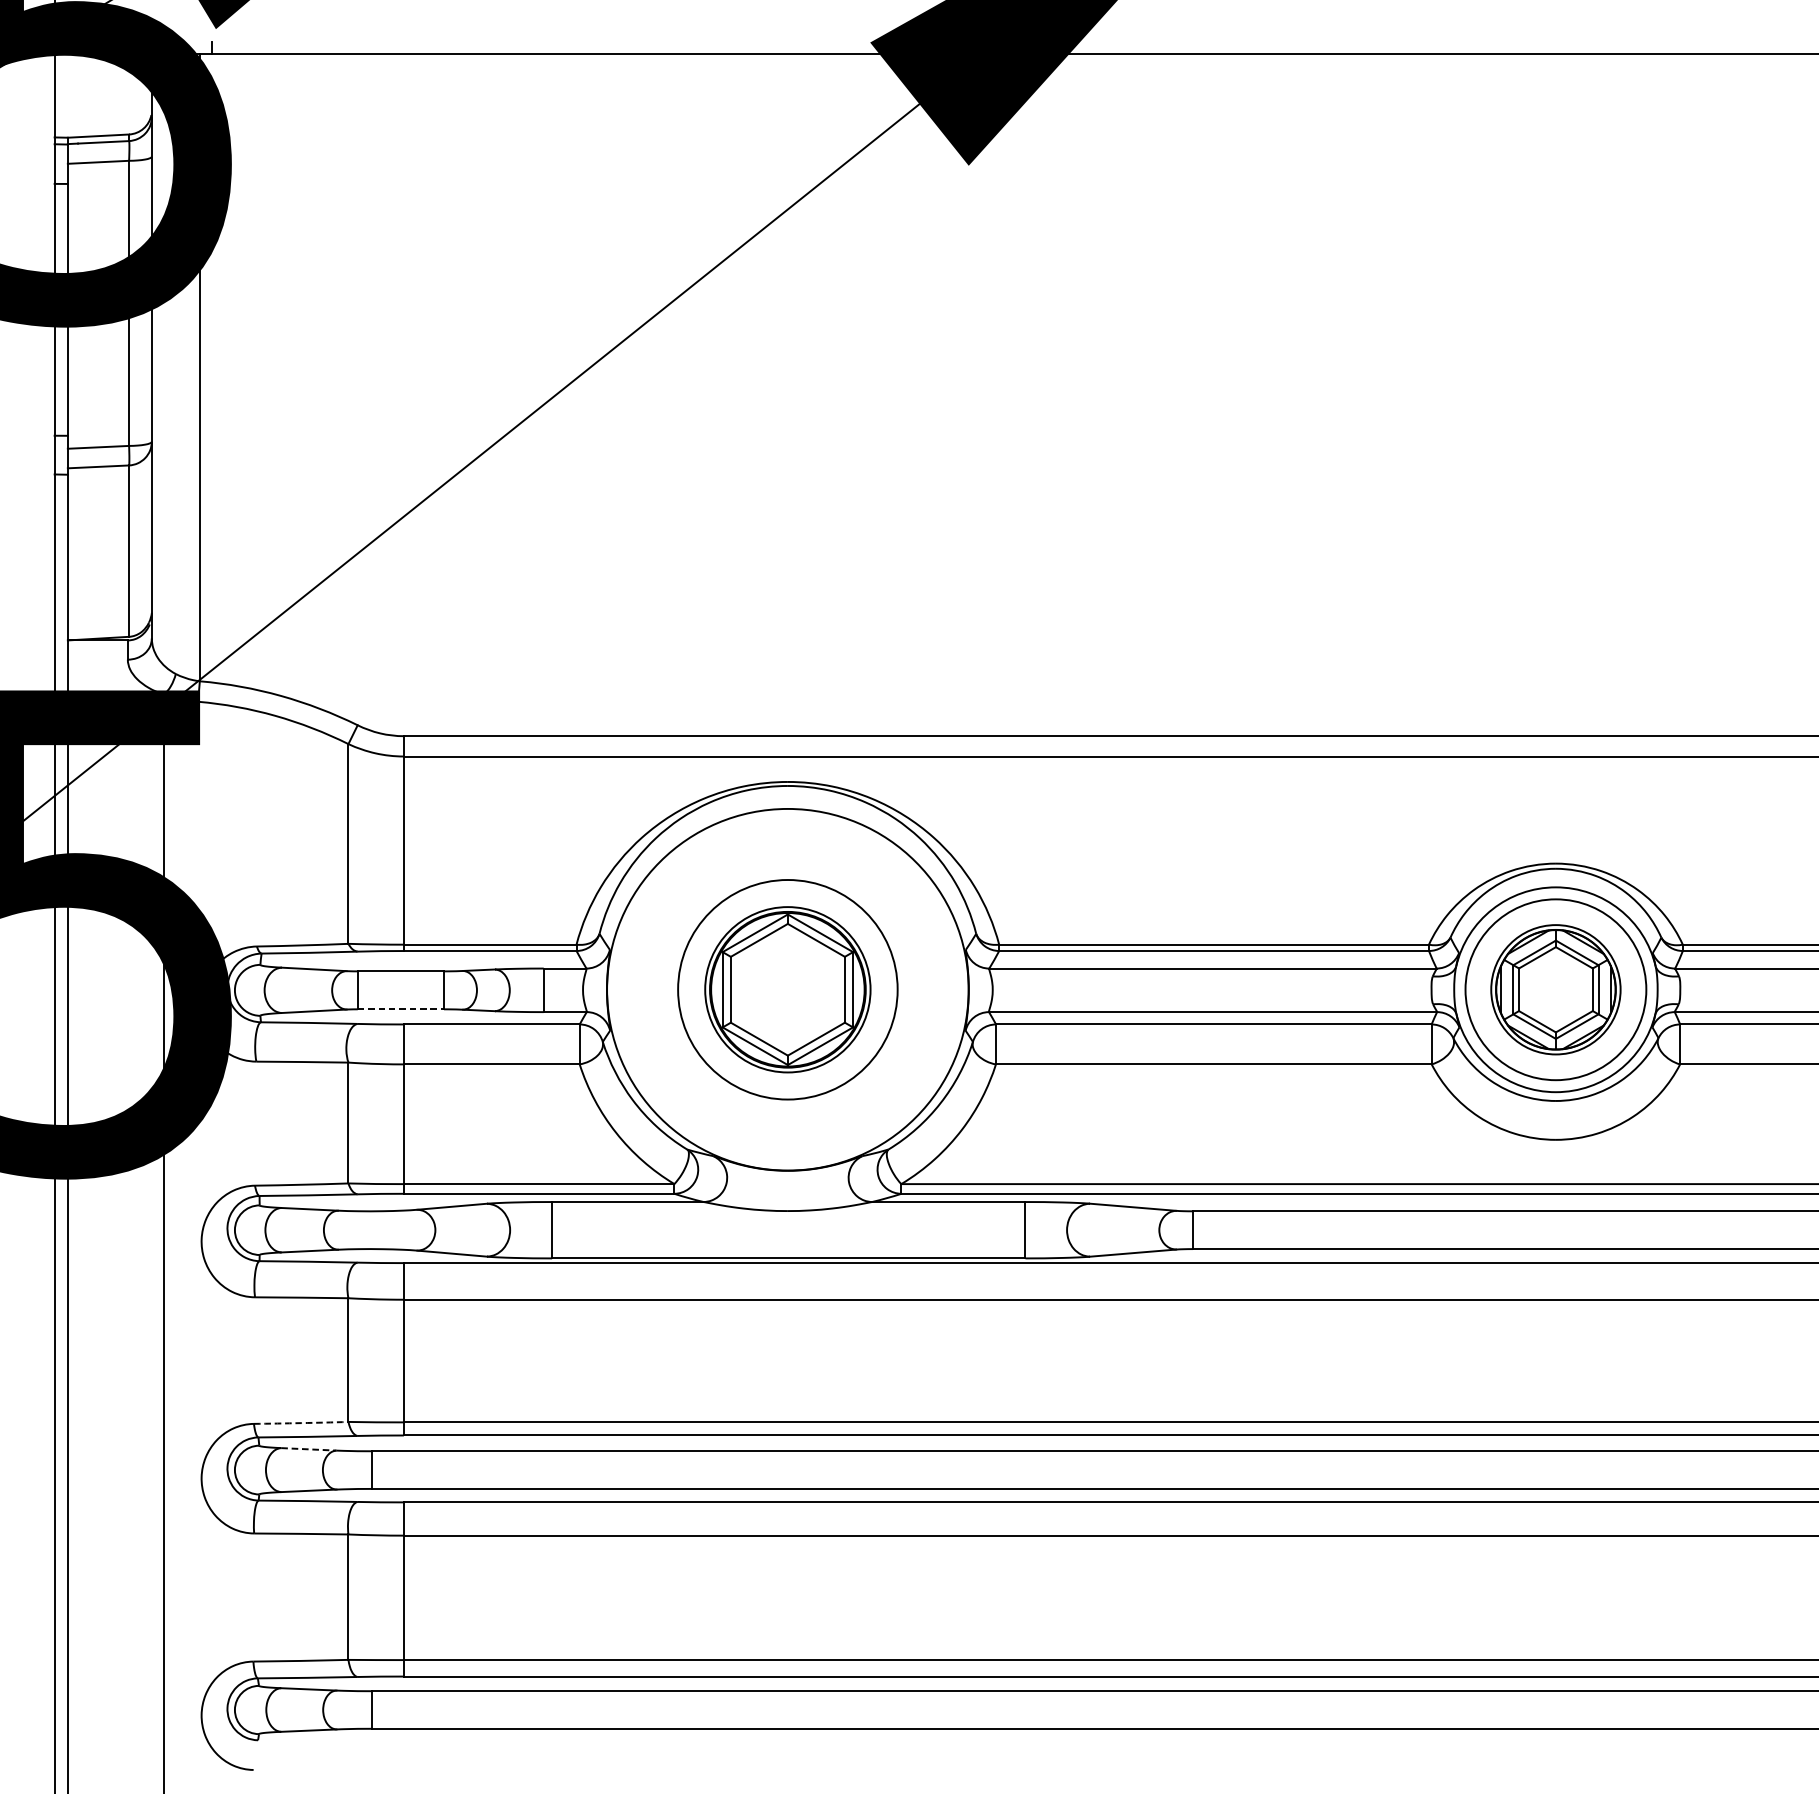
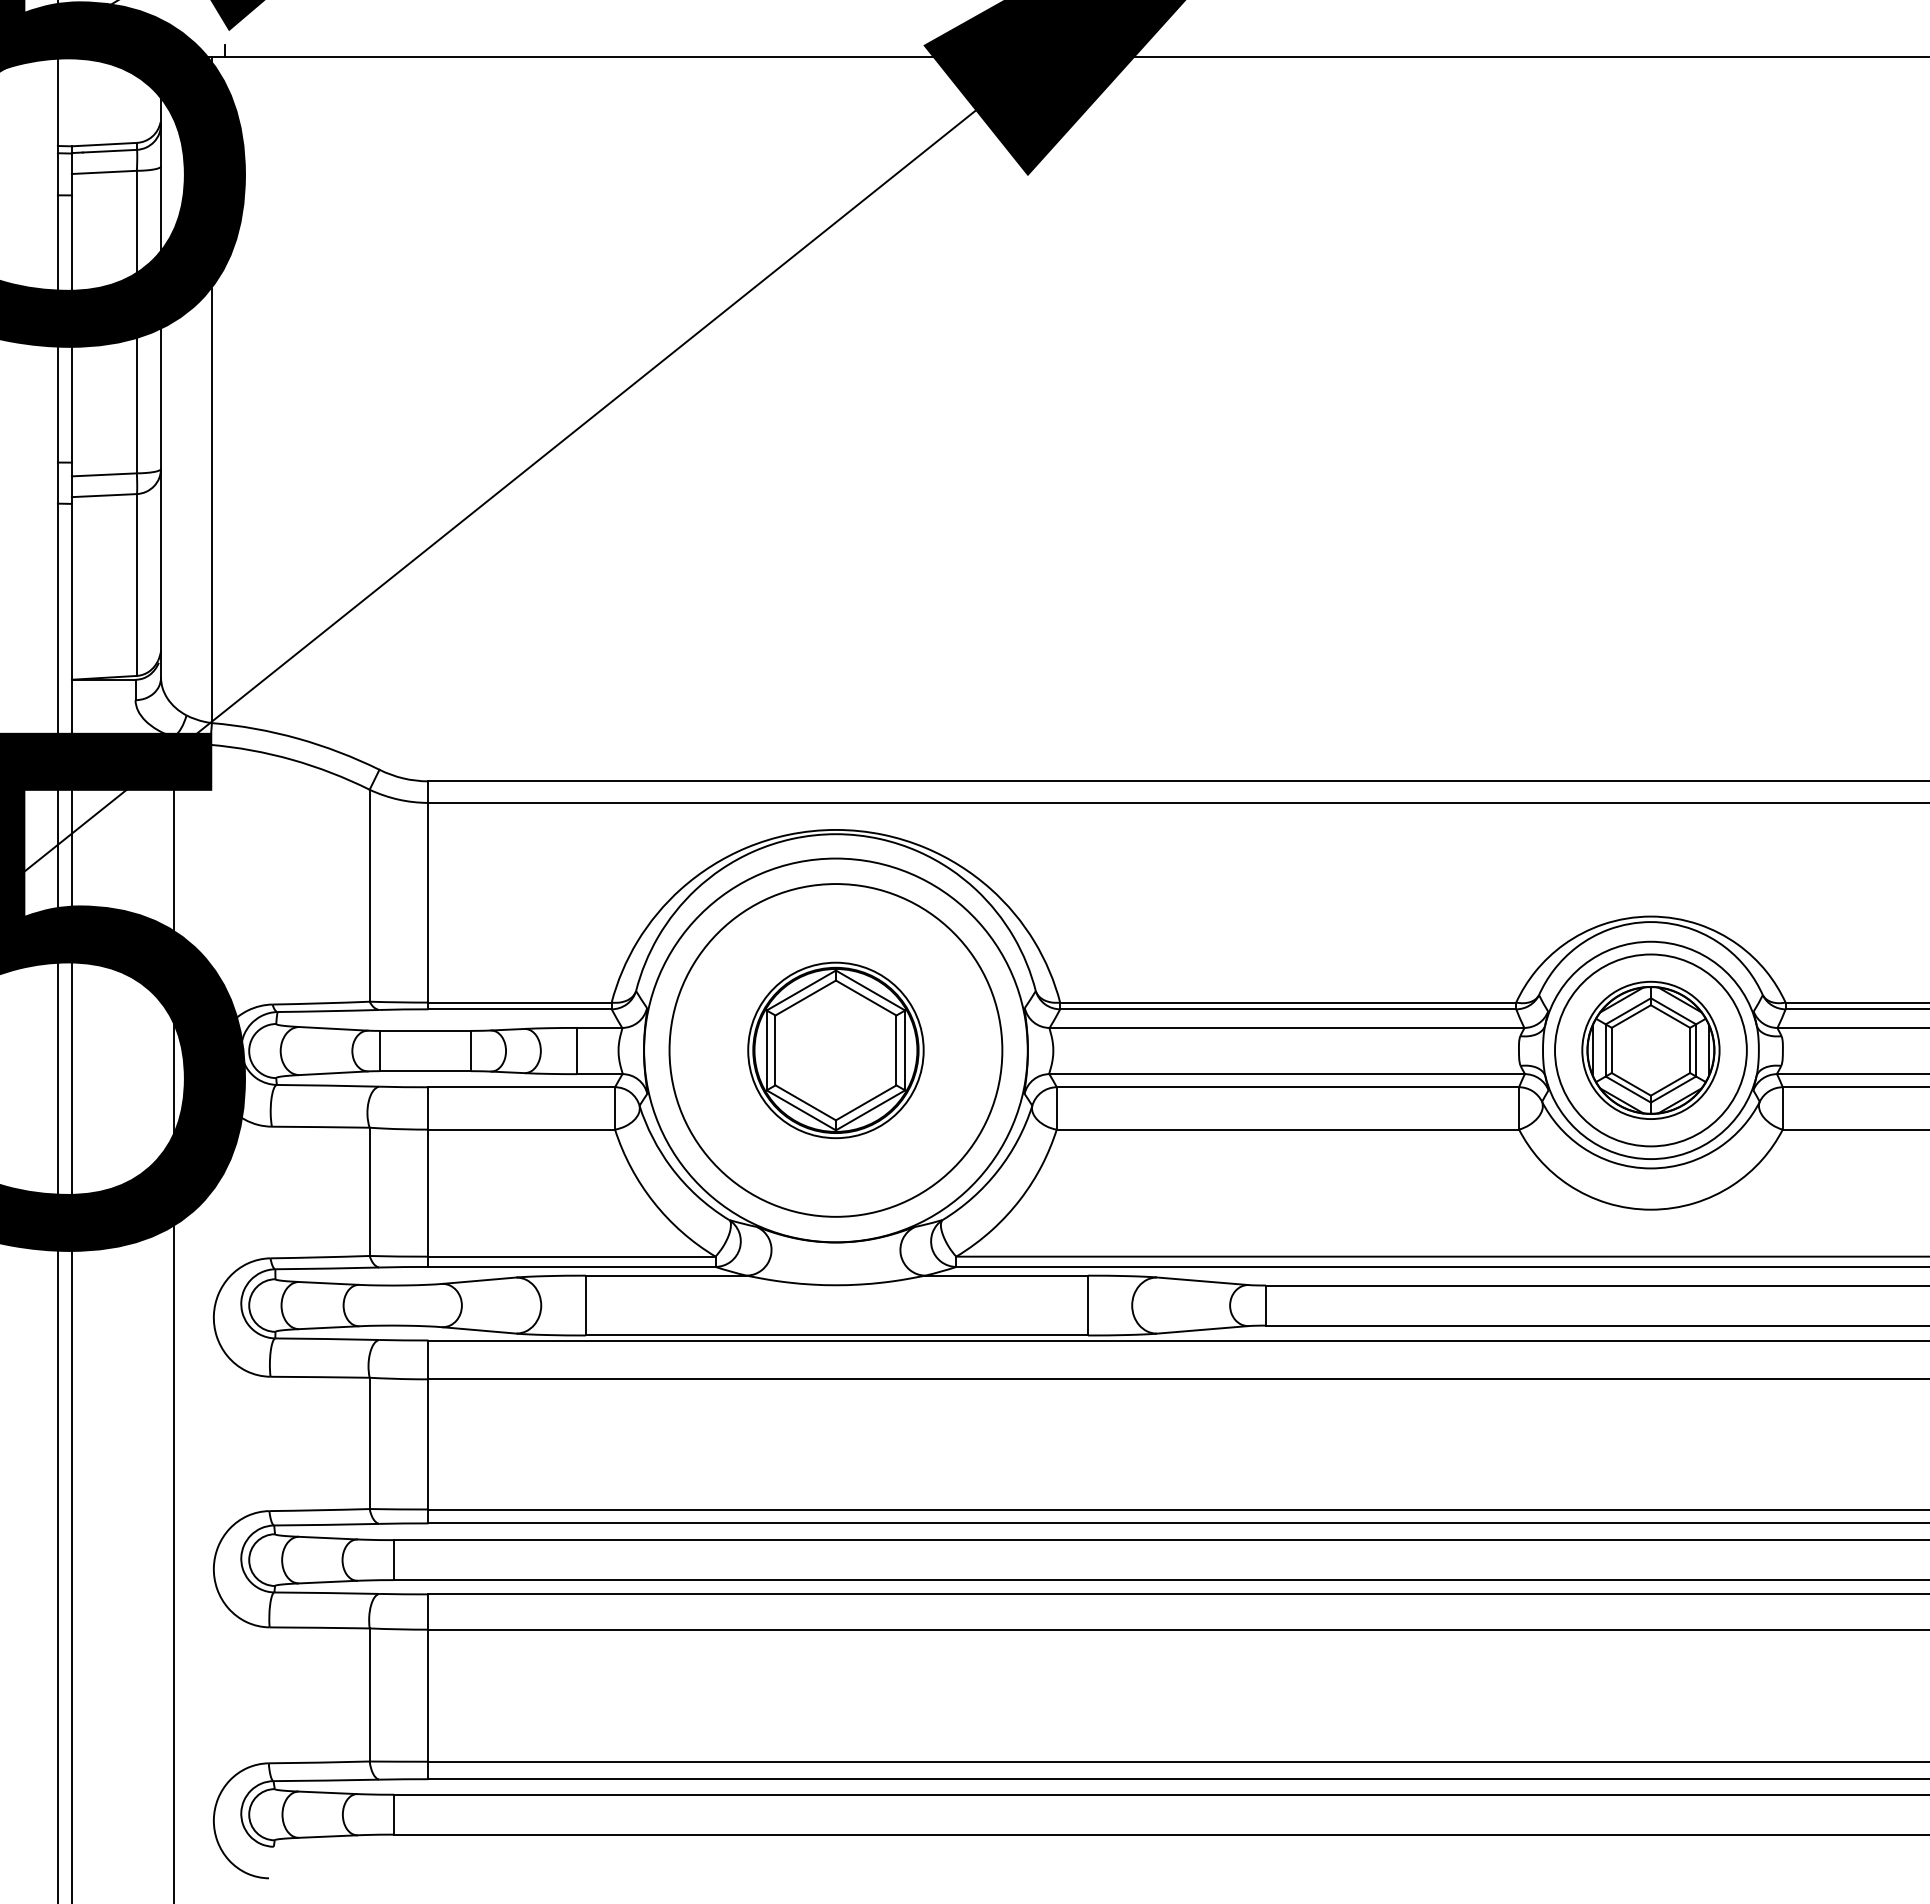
circle: (787, 989) -> (835, 1050), size x1.43
line: (401, 1009) -> (425, 1071), dashed -> solid
arc: (301, 1423) -> (319, 1510), dashed -> solid
line: (309, 1449) -> (328, 1538), dashed -> solid

